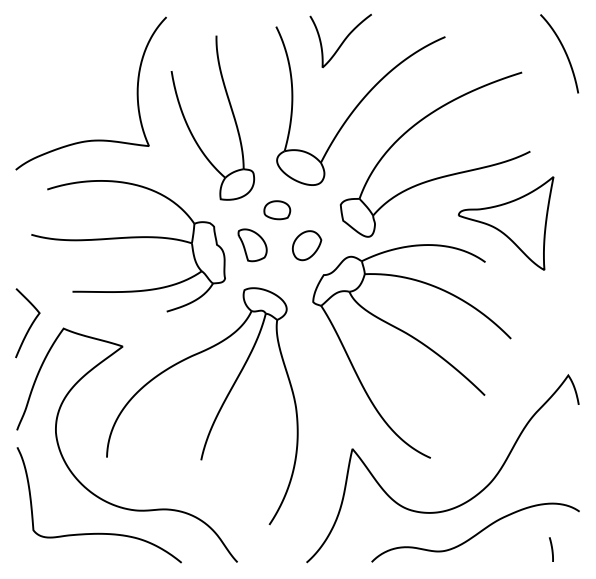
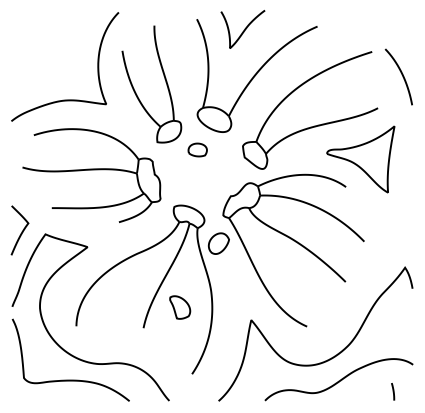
curve: (563, 50) -> (401, 74), moved
part: (307, 245) -> (219, 243), moved
curve: (245, 247) -> (175, 309), moved

